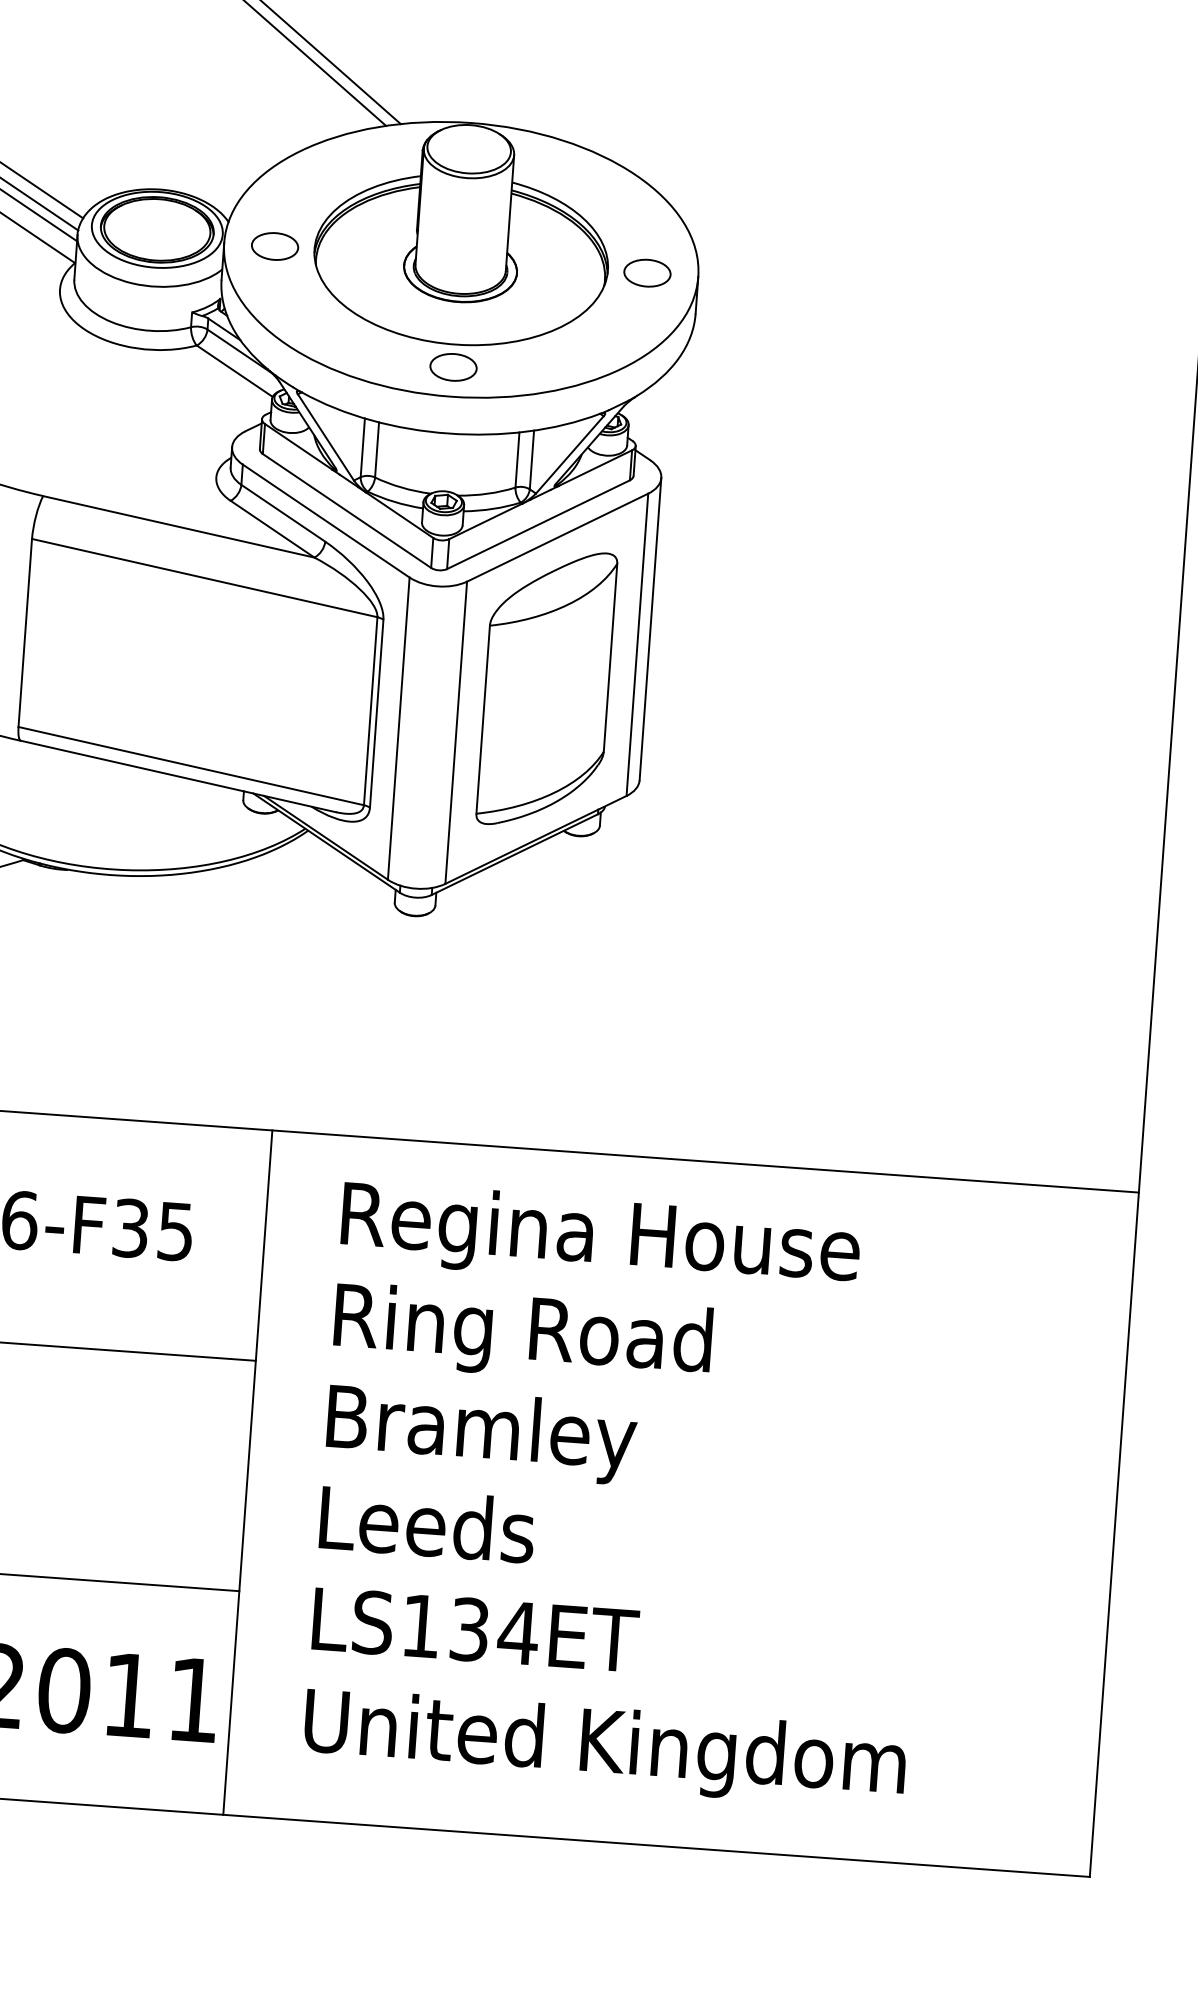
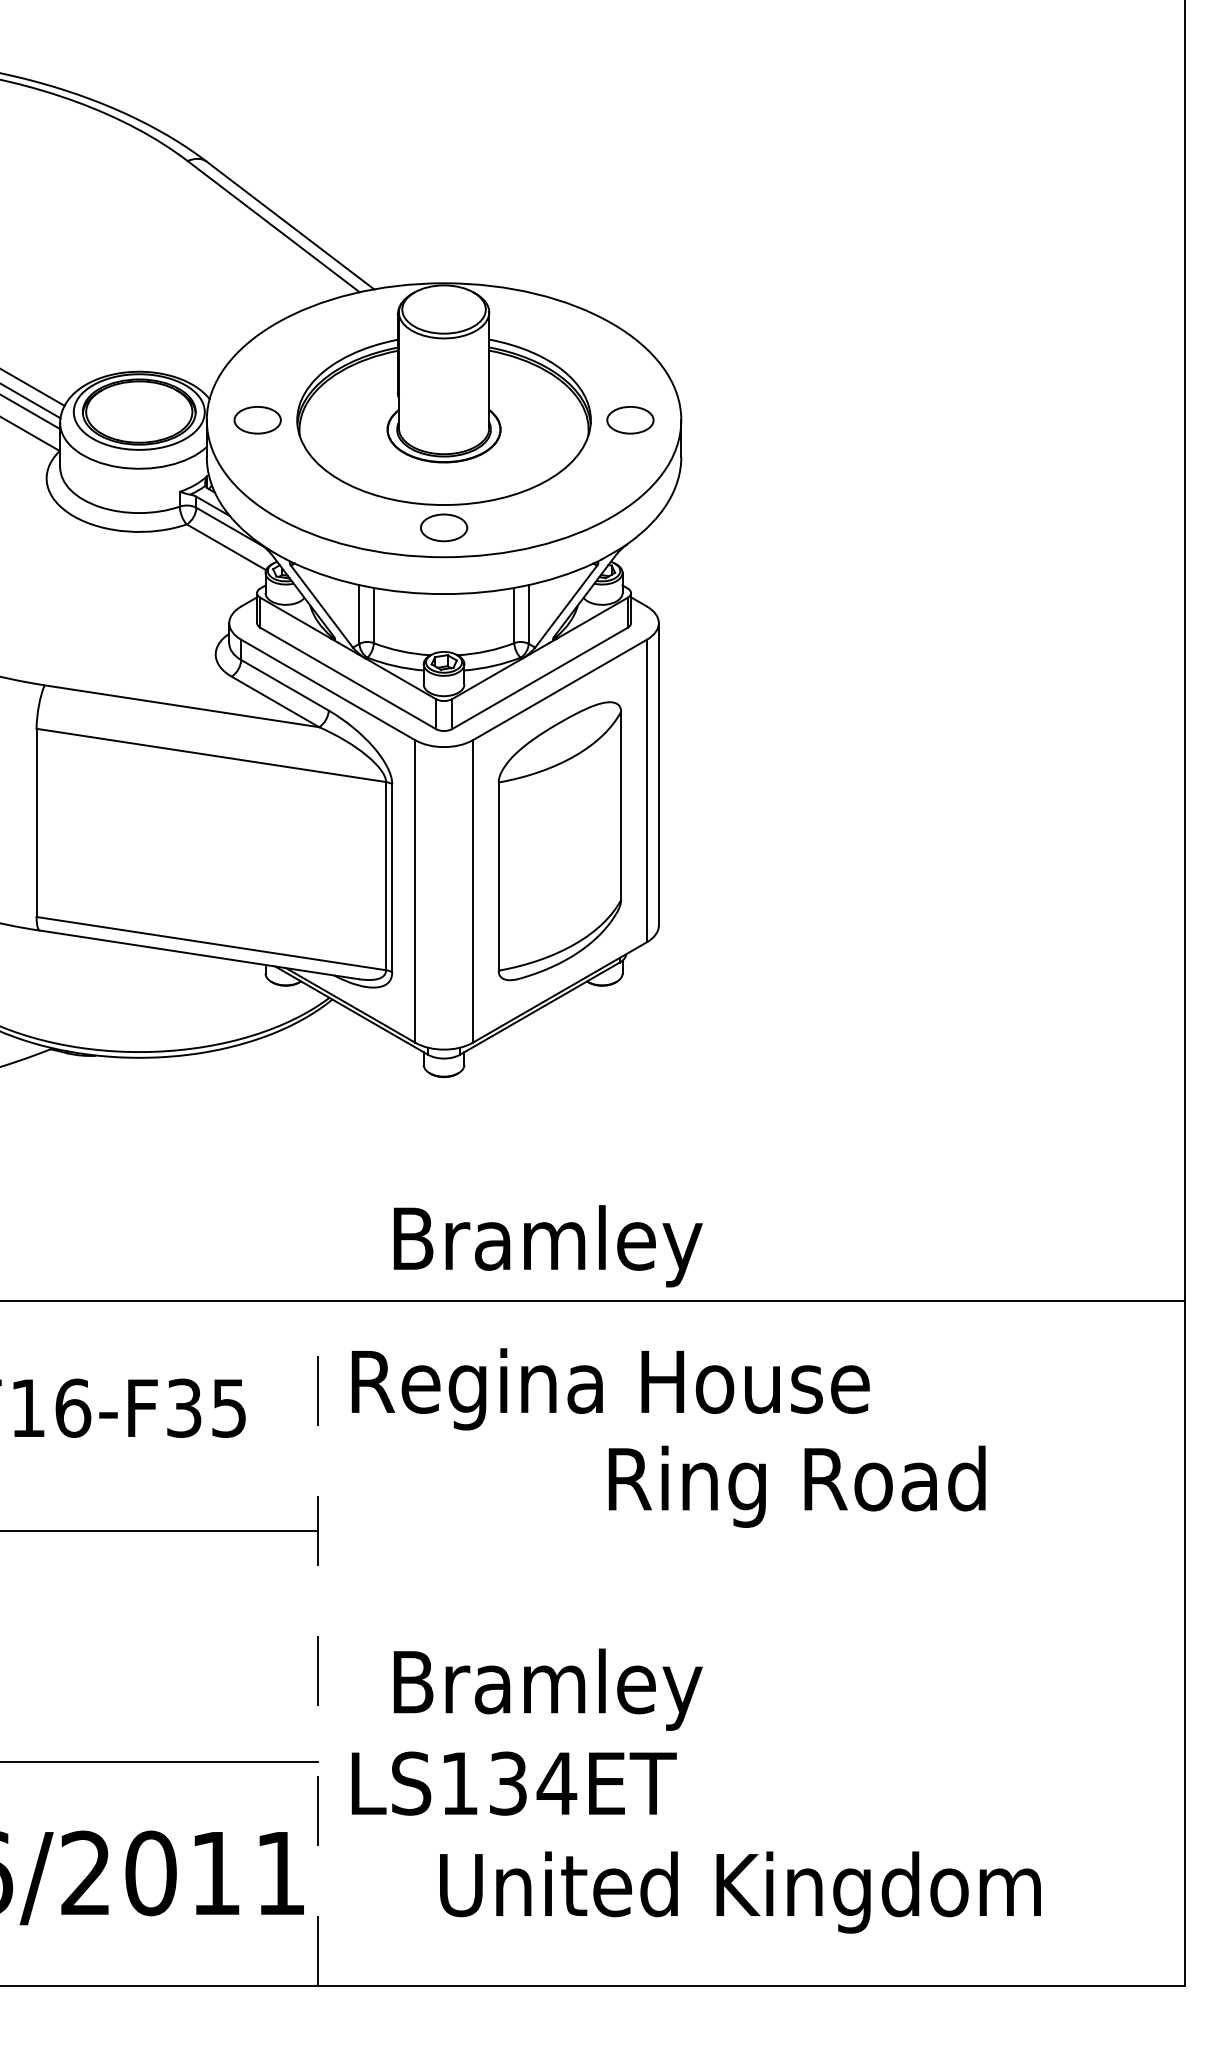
text: (600, 1239) -> (610, 1389), moved
text: (522, 1335) -> (796, 1486), moved
text: (480, 1434) -> (547, 1246), moved
line: (248, 1472) -> (318, 1642), solid -> dashed
text: (477, 1535) -> (551, 1689), Leeds -> Bramley
text: (474, 1629) -> (513, 1783), moved
text: (605, 1748) -> (740, 1892), moved

